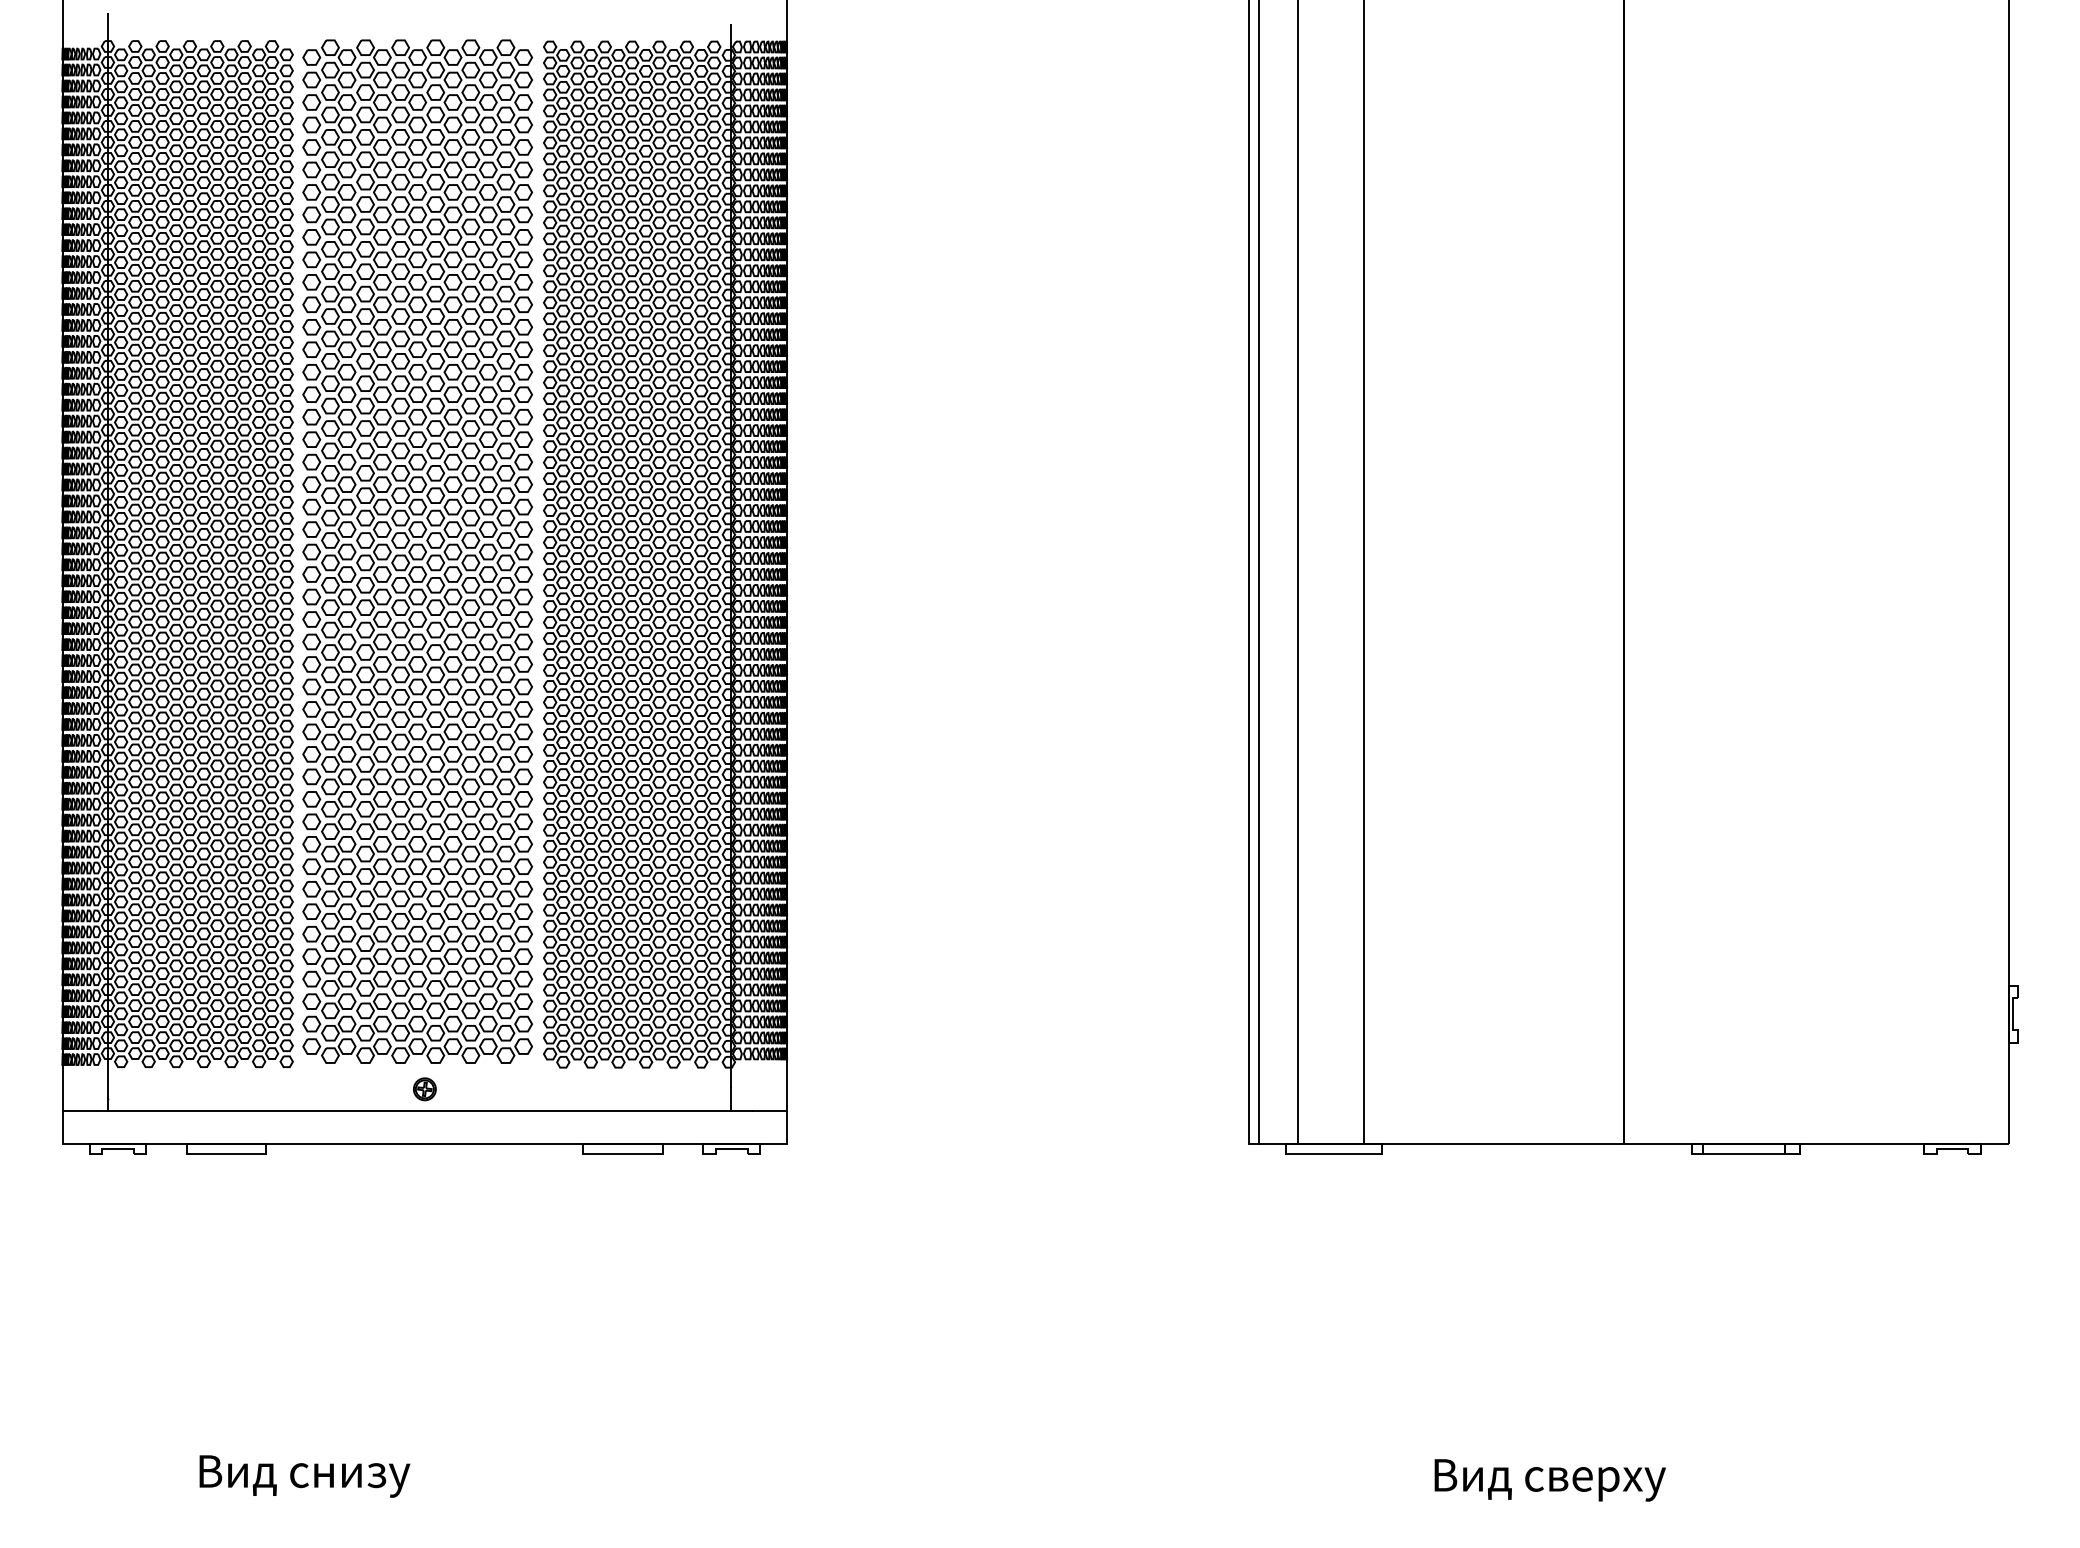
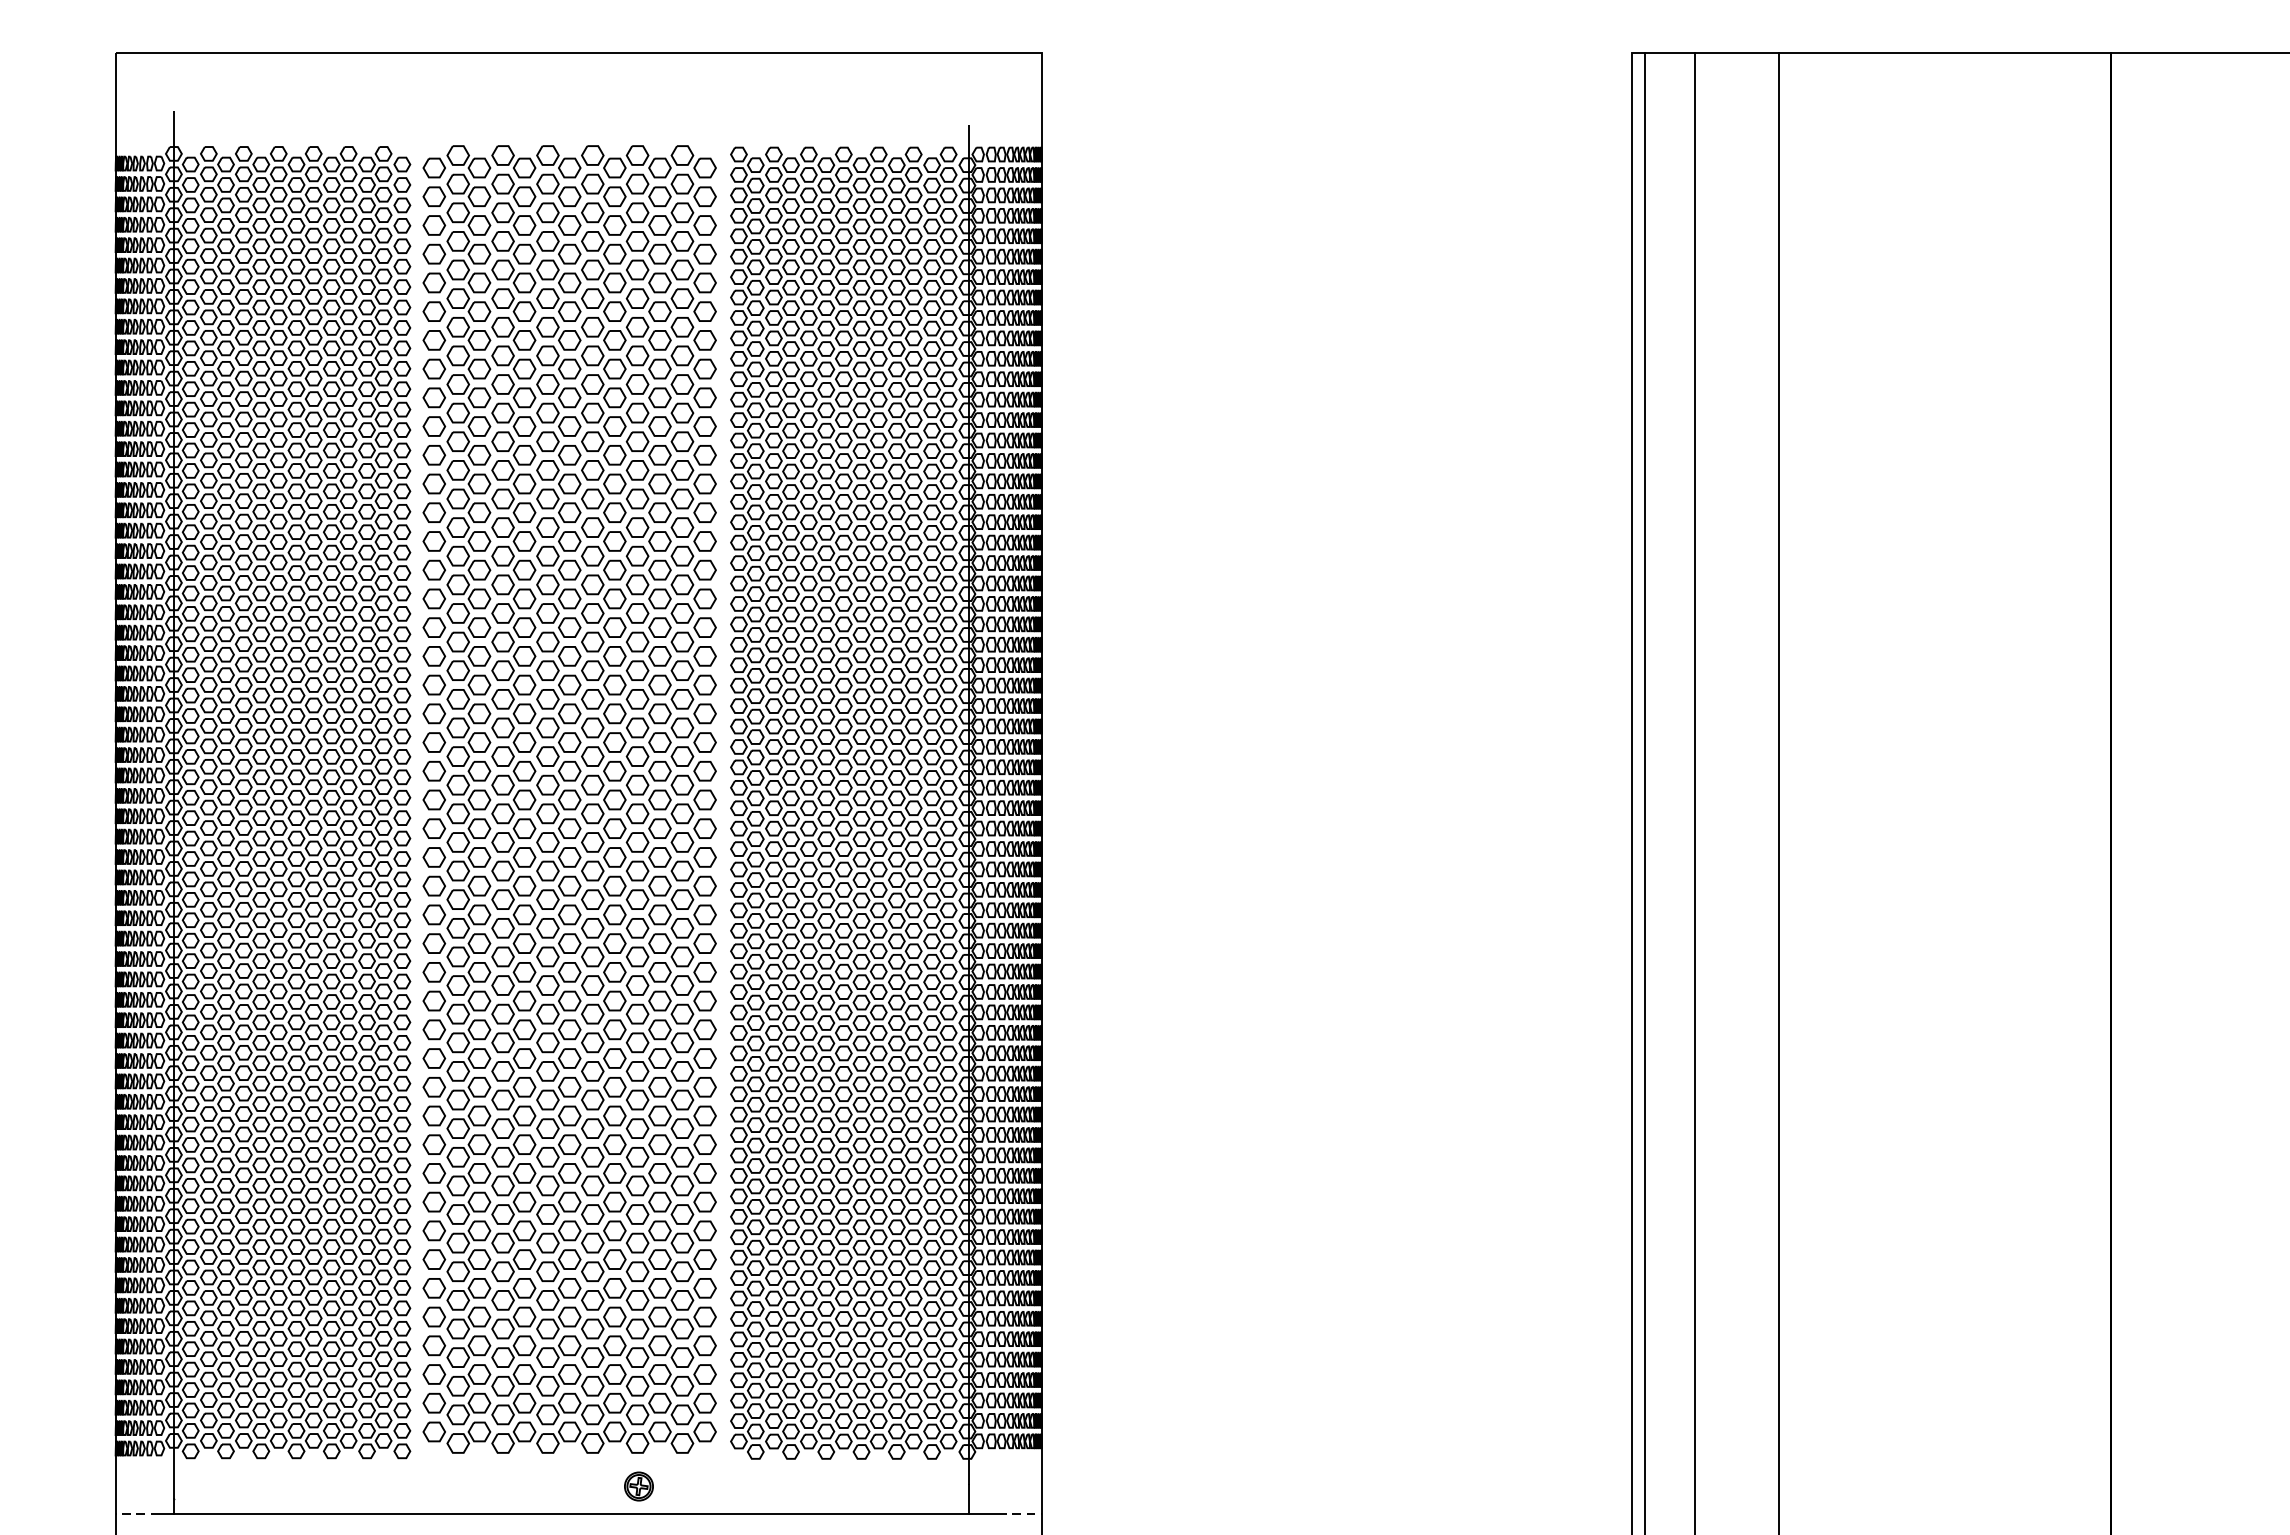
part: (424, 1089) -> (638, 1486), moved
line: (79, 1110) -> (137, 1513), solid -> dashed
line: (770, 1110) -> (1020, 1513), solid -> dashed

